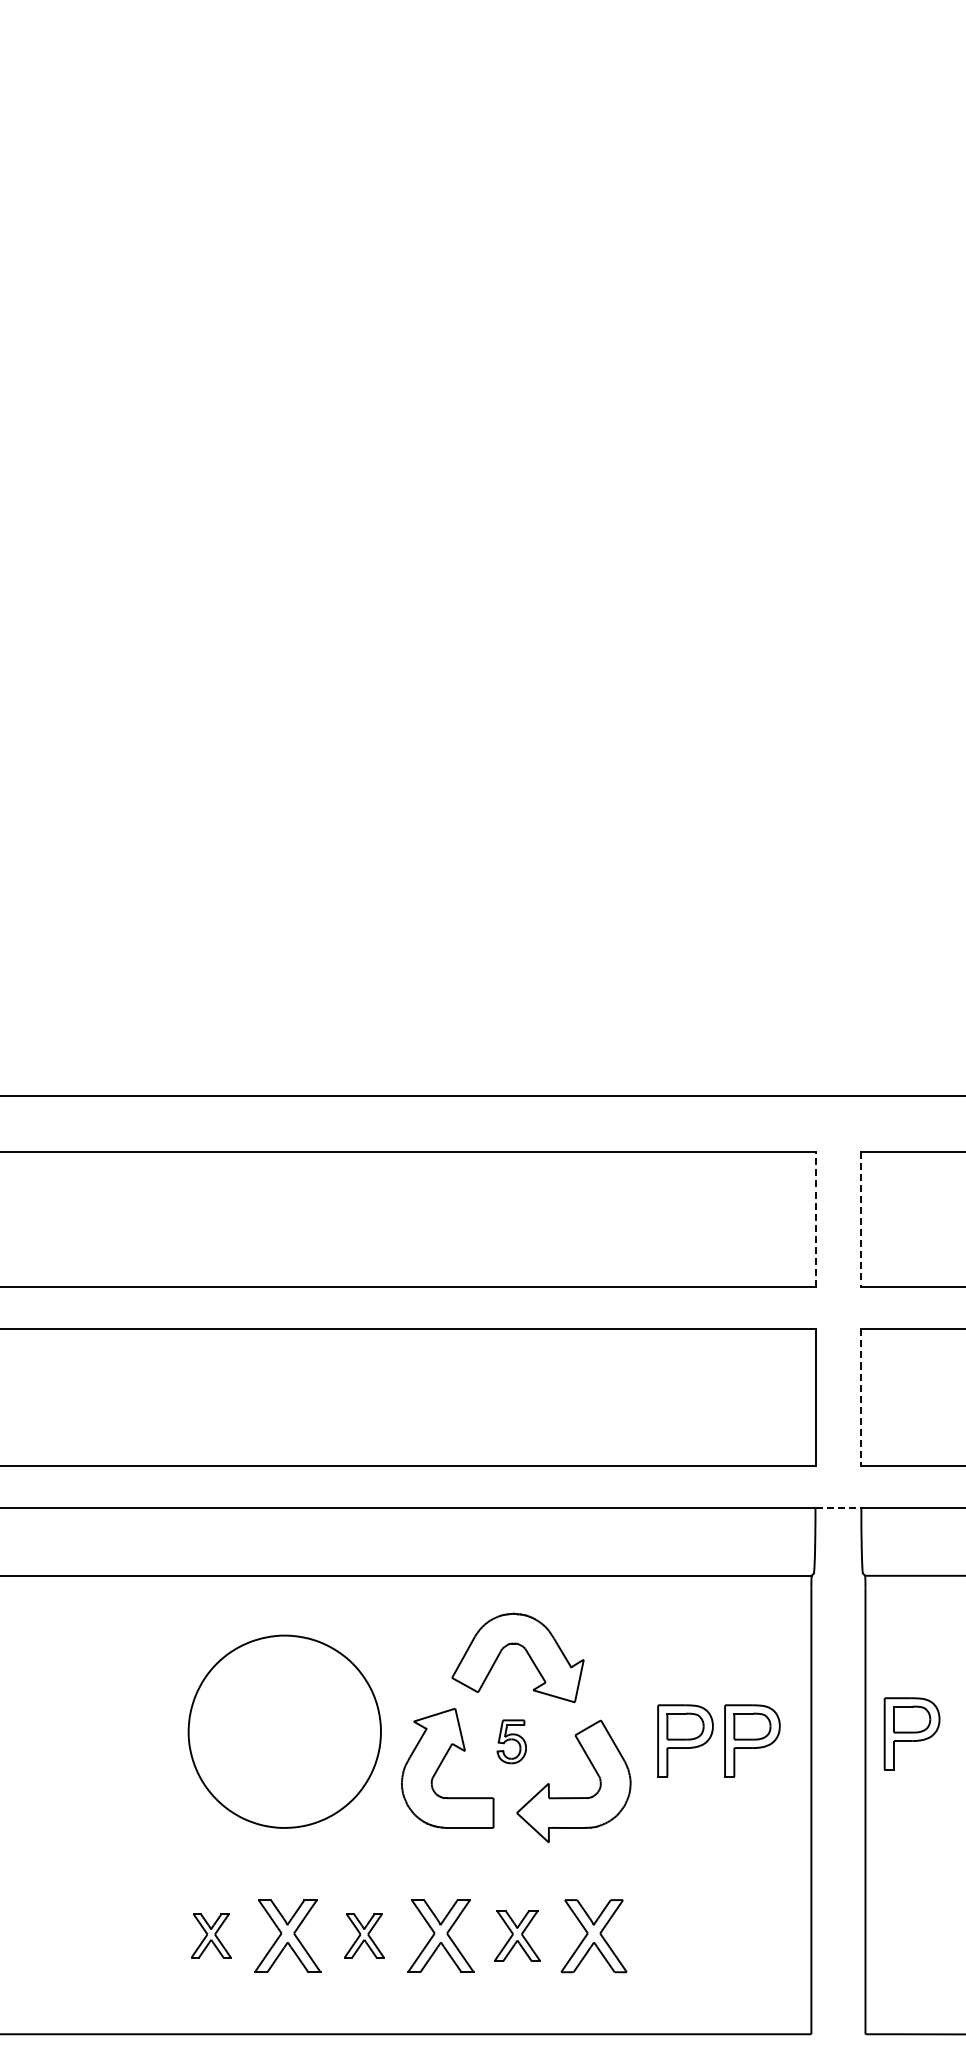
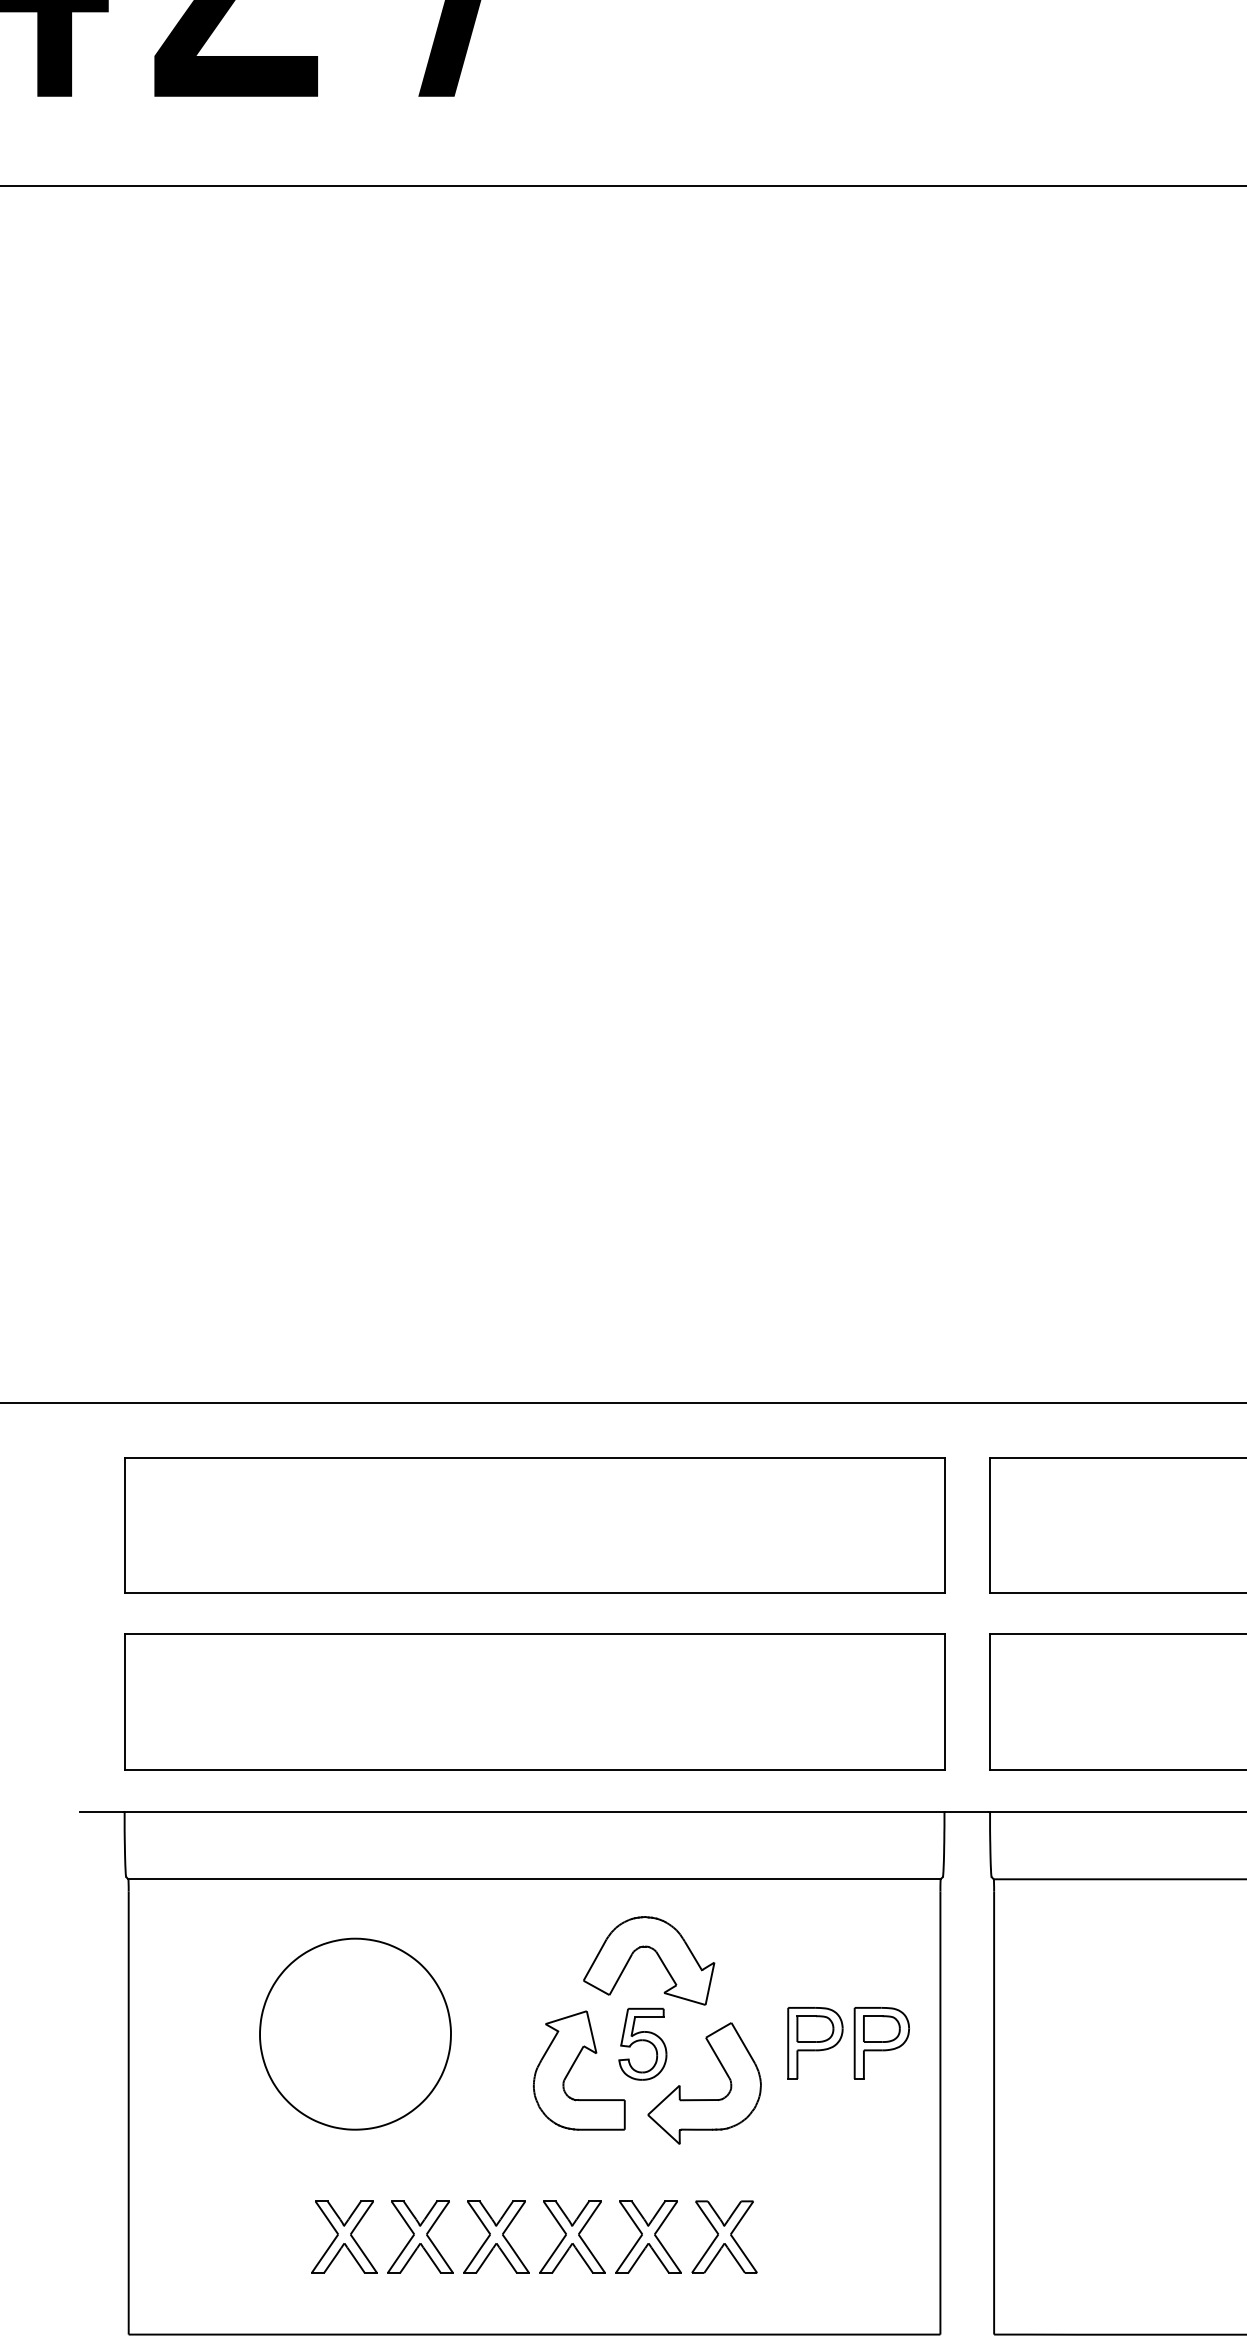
line: (815, 1218) -> (944, 1524), dashed -> solid
line: (860, 1219) -> (989, 1525), dashed -> solid
line: (860, 1397) -> (989, 1702), dashed -> solid
line: (838, 1507) -> (967, 1811), dashed -> solid
part: (284, 1731) -> (355, 2033), moved
part: (912, 1734) -> (1040, 2036), removed
part: (511, 1741) -> (642, 2043), size x1.67
part: (211, 1935) -> (344, 2236), size x1.67
part: (364, 1935) -> (496, 2236), size x1.67
part: (517, 1935) -> (648, 2236), size x1.43

